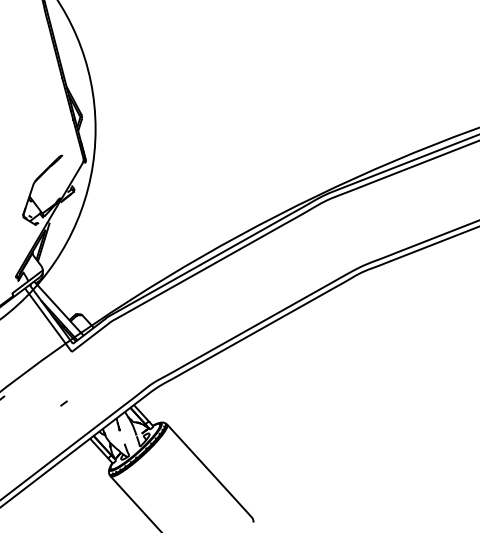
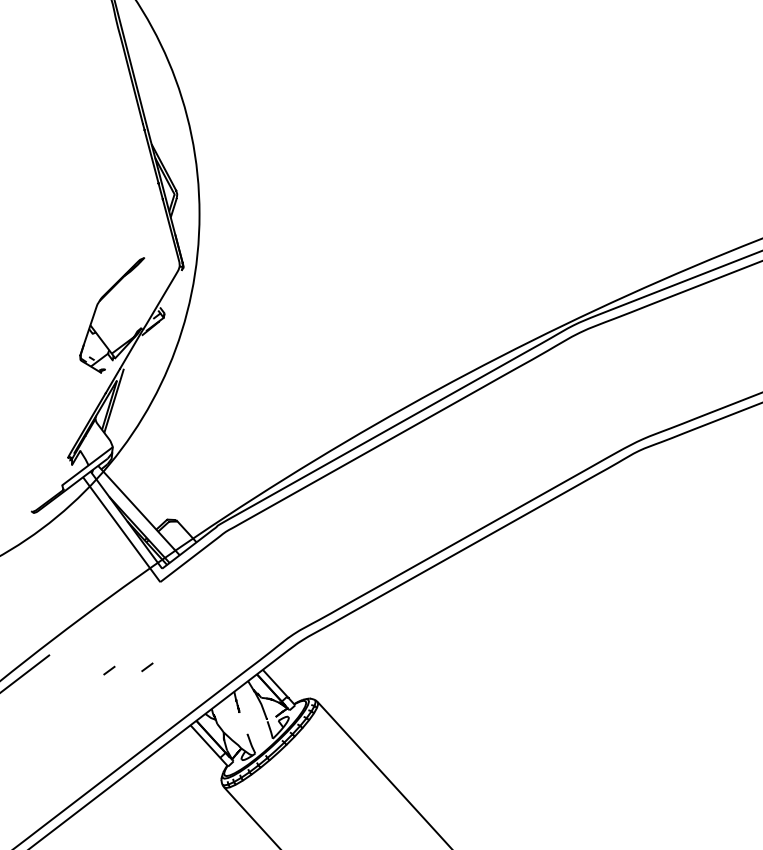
curve: (40, 405) -> (108, 670), added

